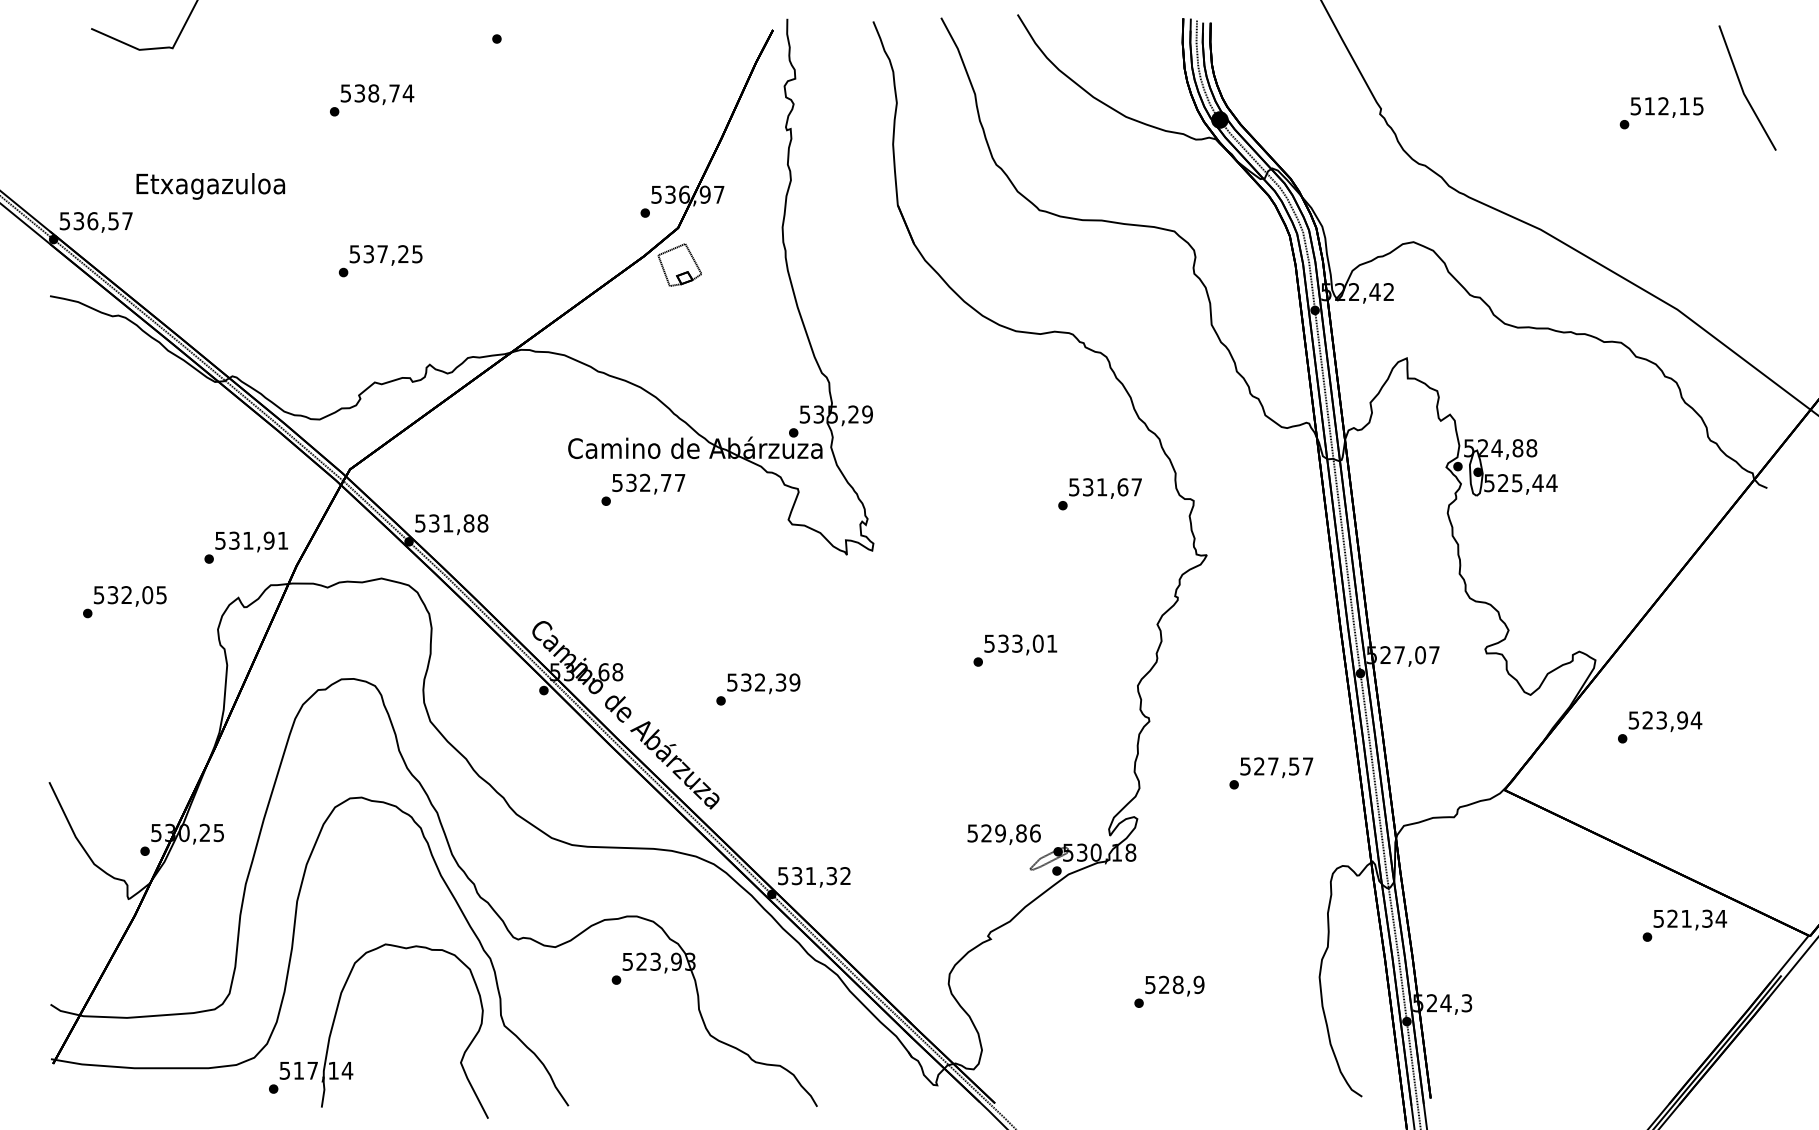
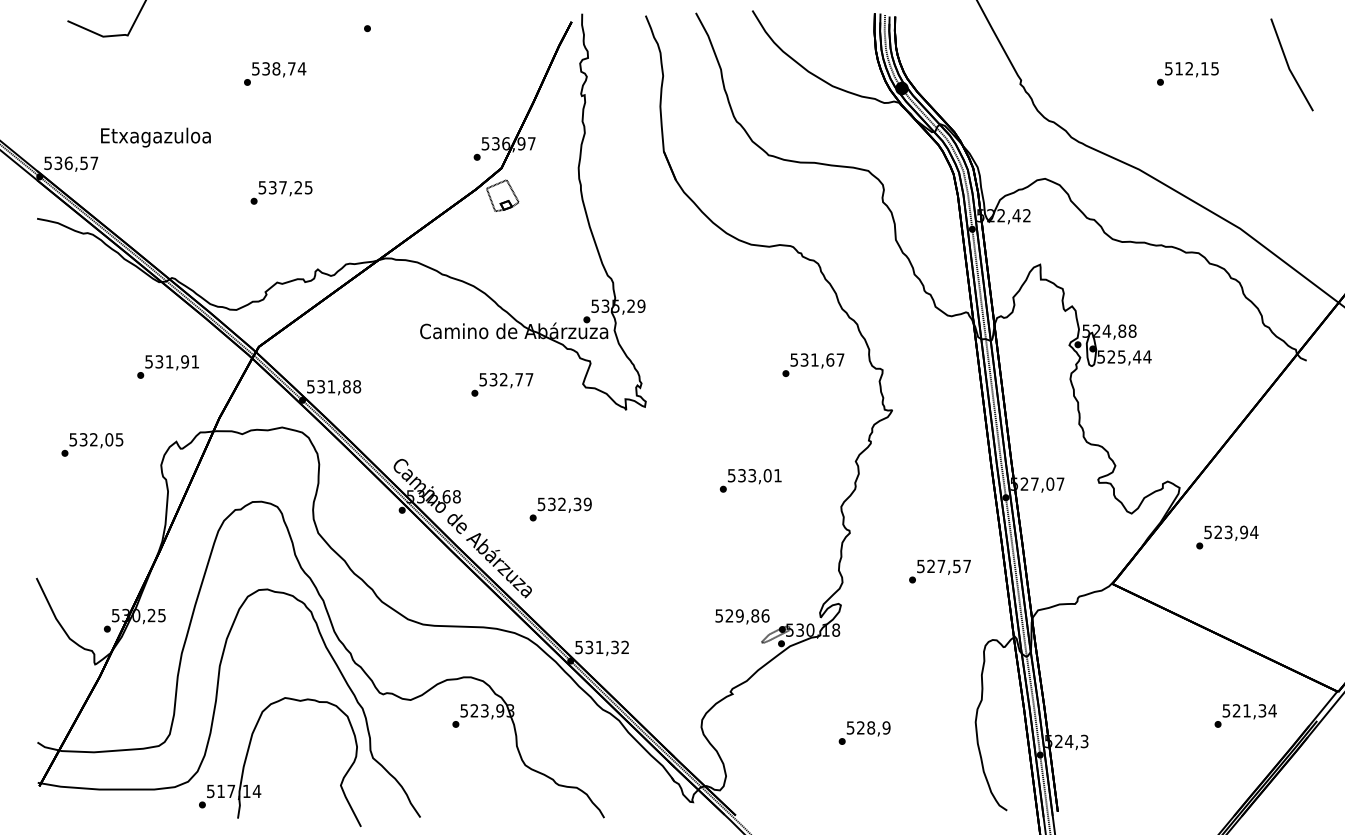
text: (1661, 113) -> (1187, 74), moved
text: (643, 489) -> (502, 384), moved
text: (245, 547) -> (167, 366), moved
text: (1684, 925) -> (1245, 715), moved

